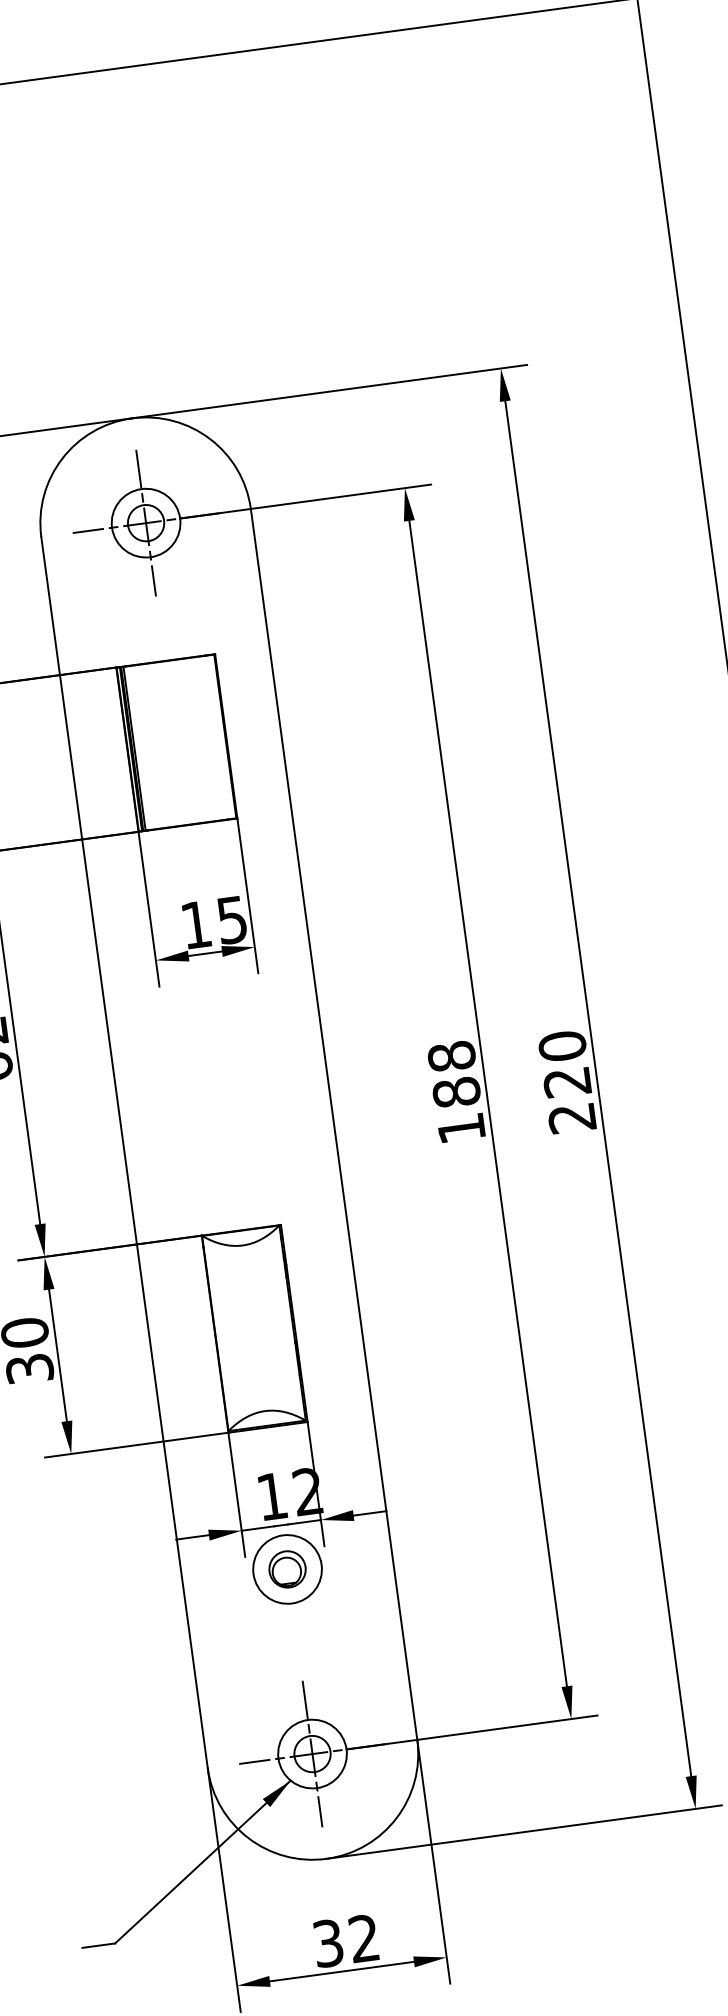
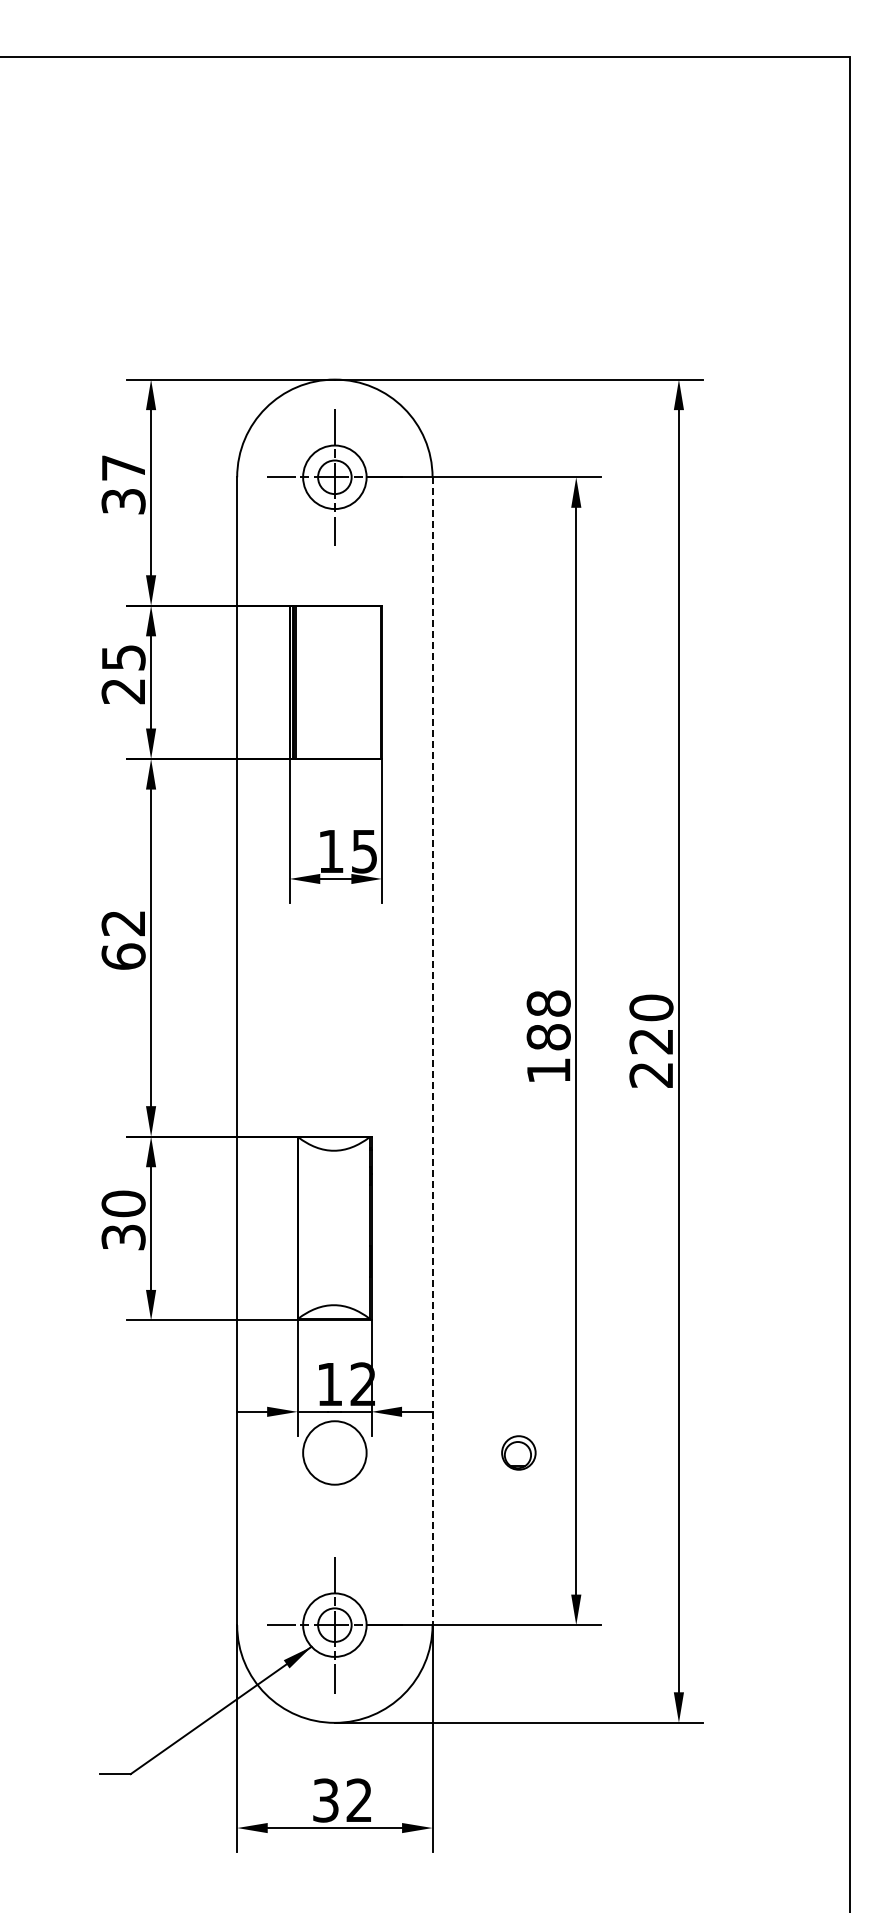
line: (334, 1124) -> (432, 1051), solid -> dashed
part: (287, 1568) -> (518, 1452), moved

